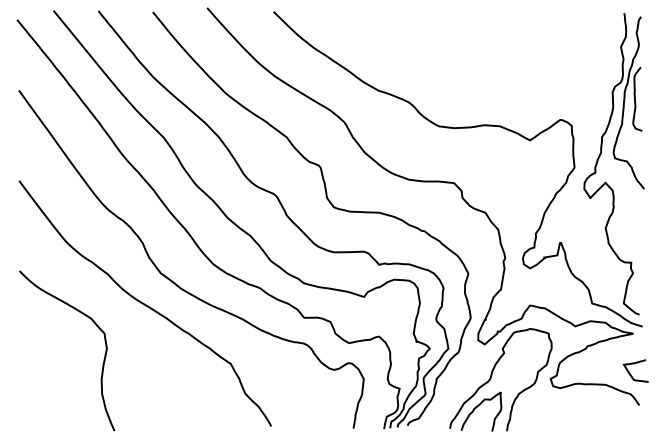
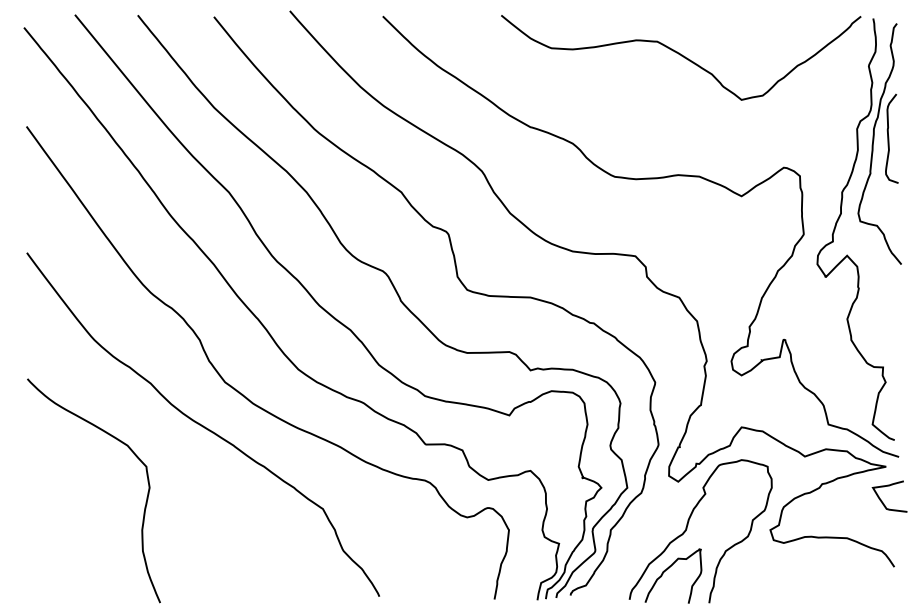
curve: (486, 40) -> (680, 56), added
curve: (631, 374) -> (883, 501), moved

